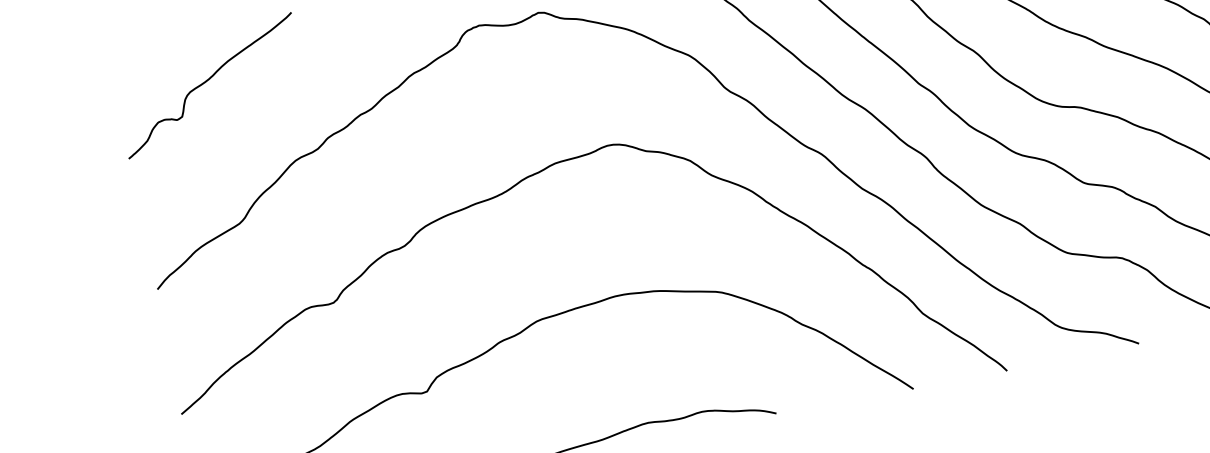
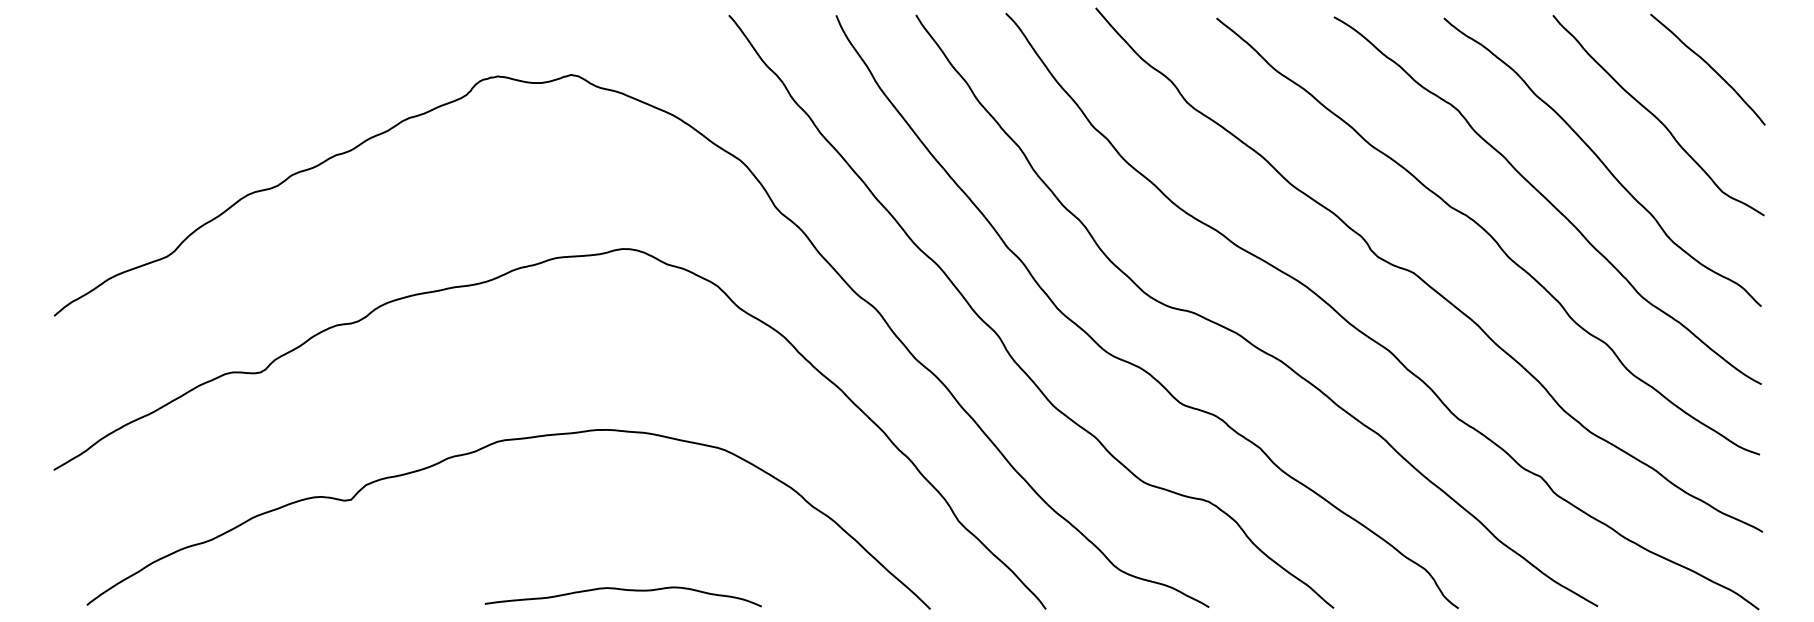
curve: (207, 81) -> (161, 80), removed

